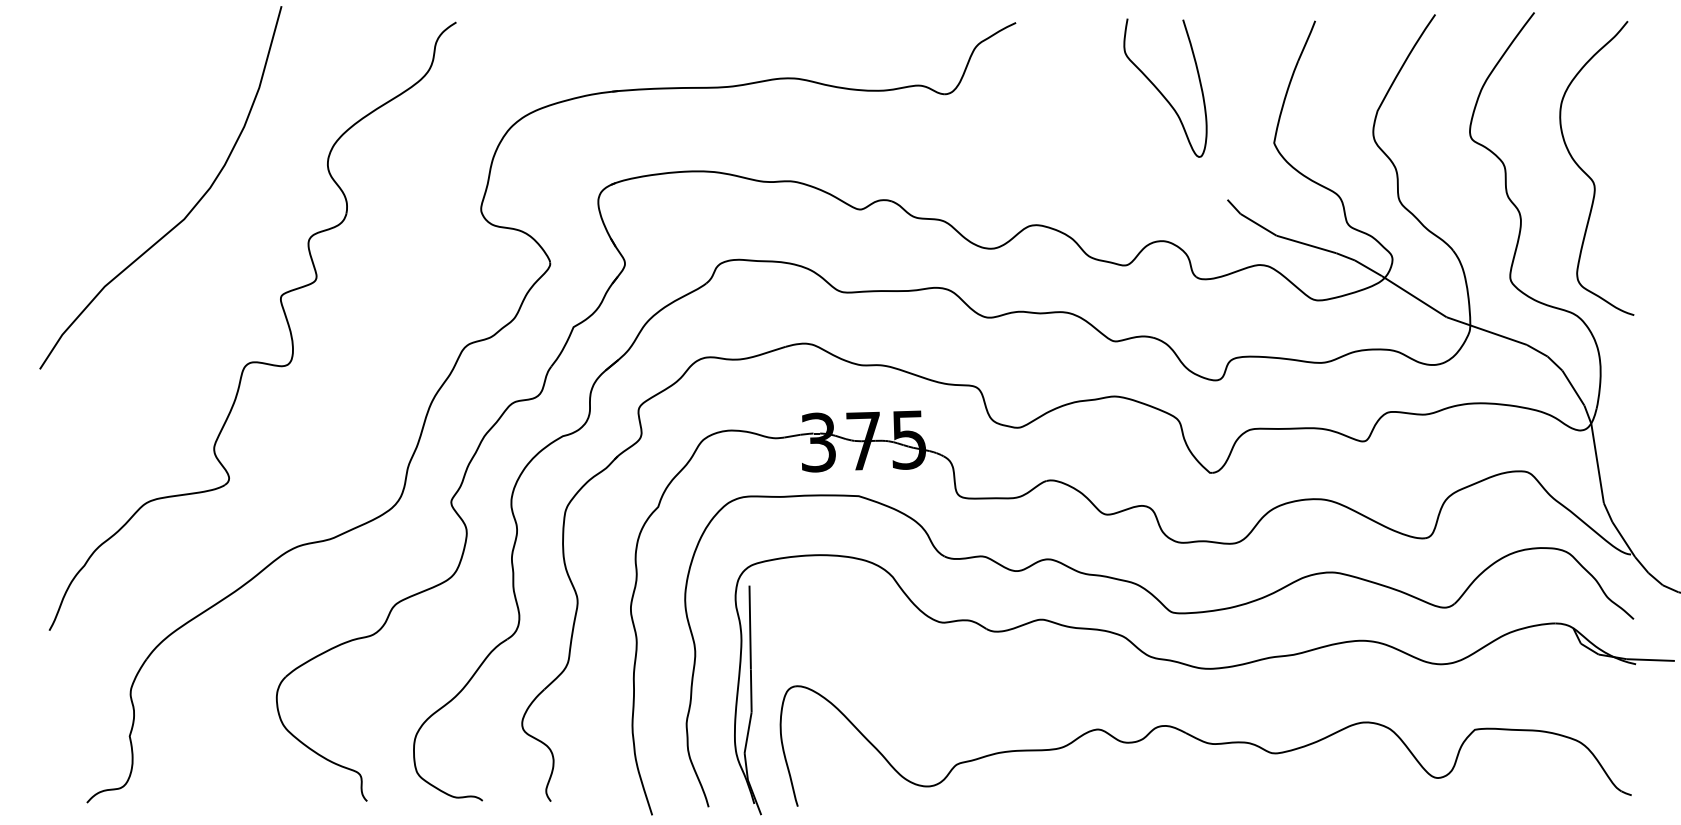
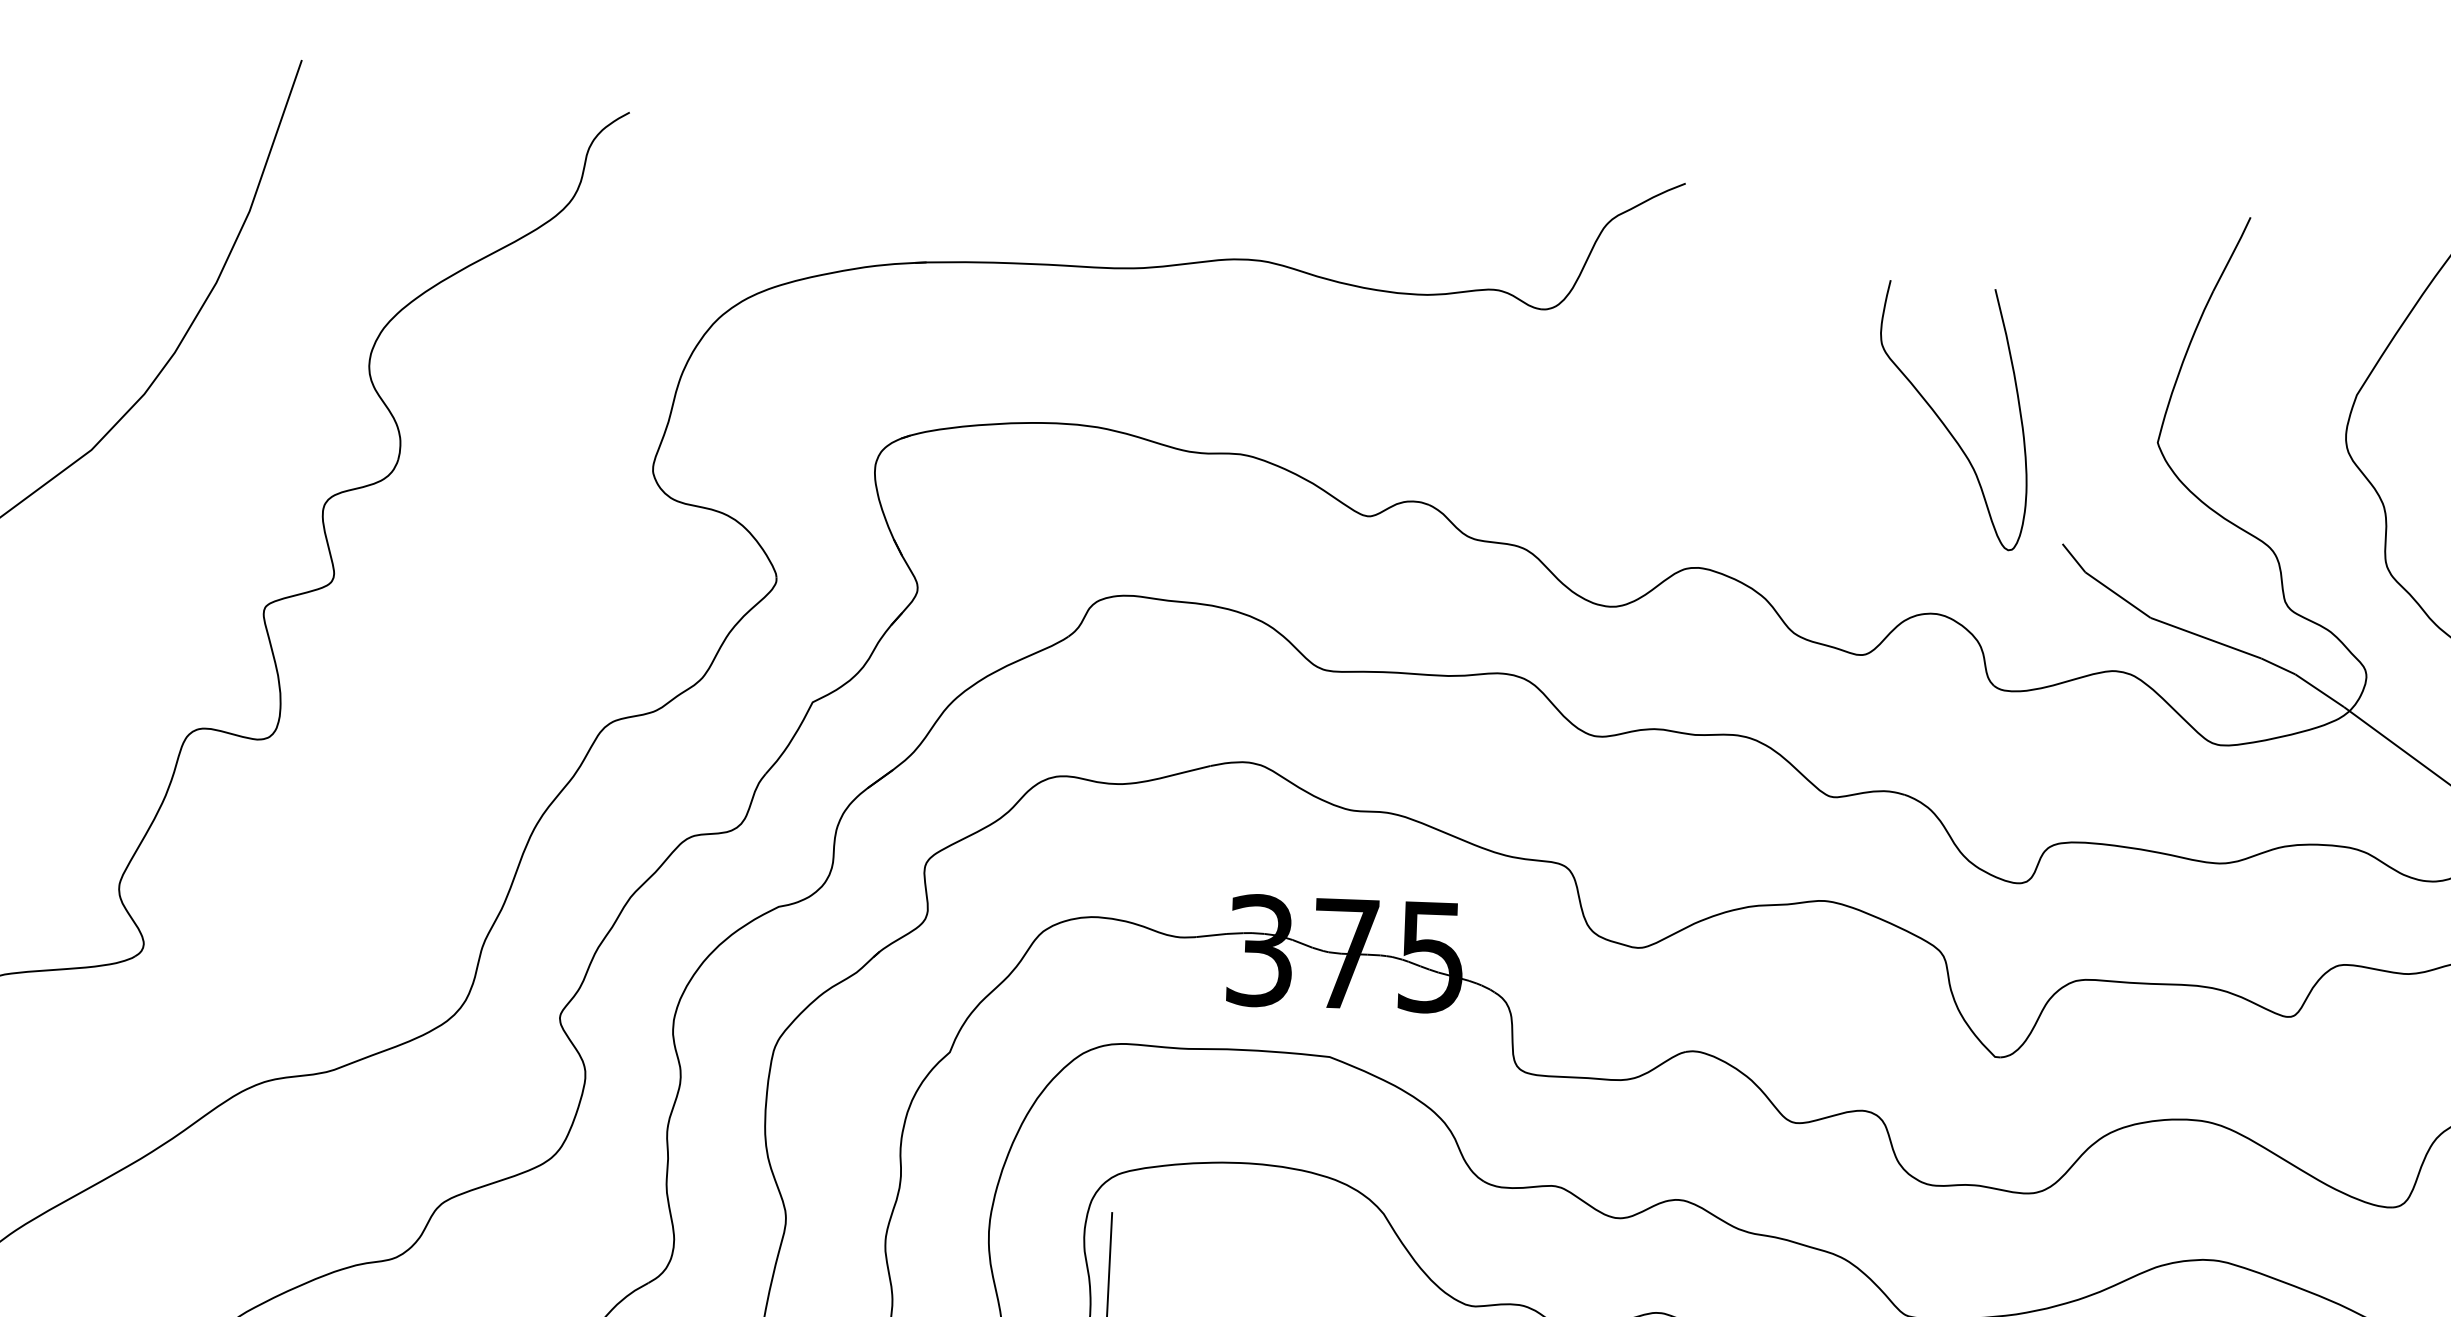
curve: (1159, 89) -> (1942, 417), moved

